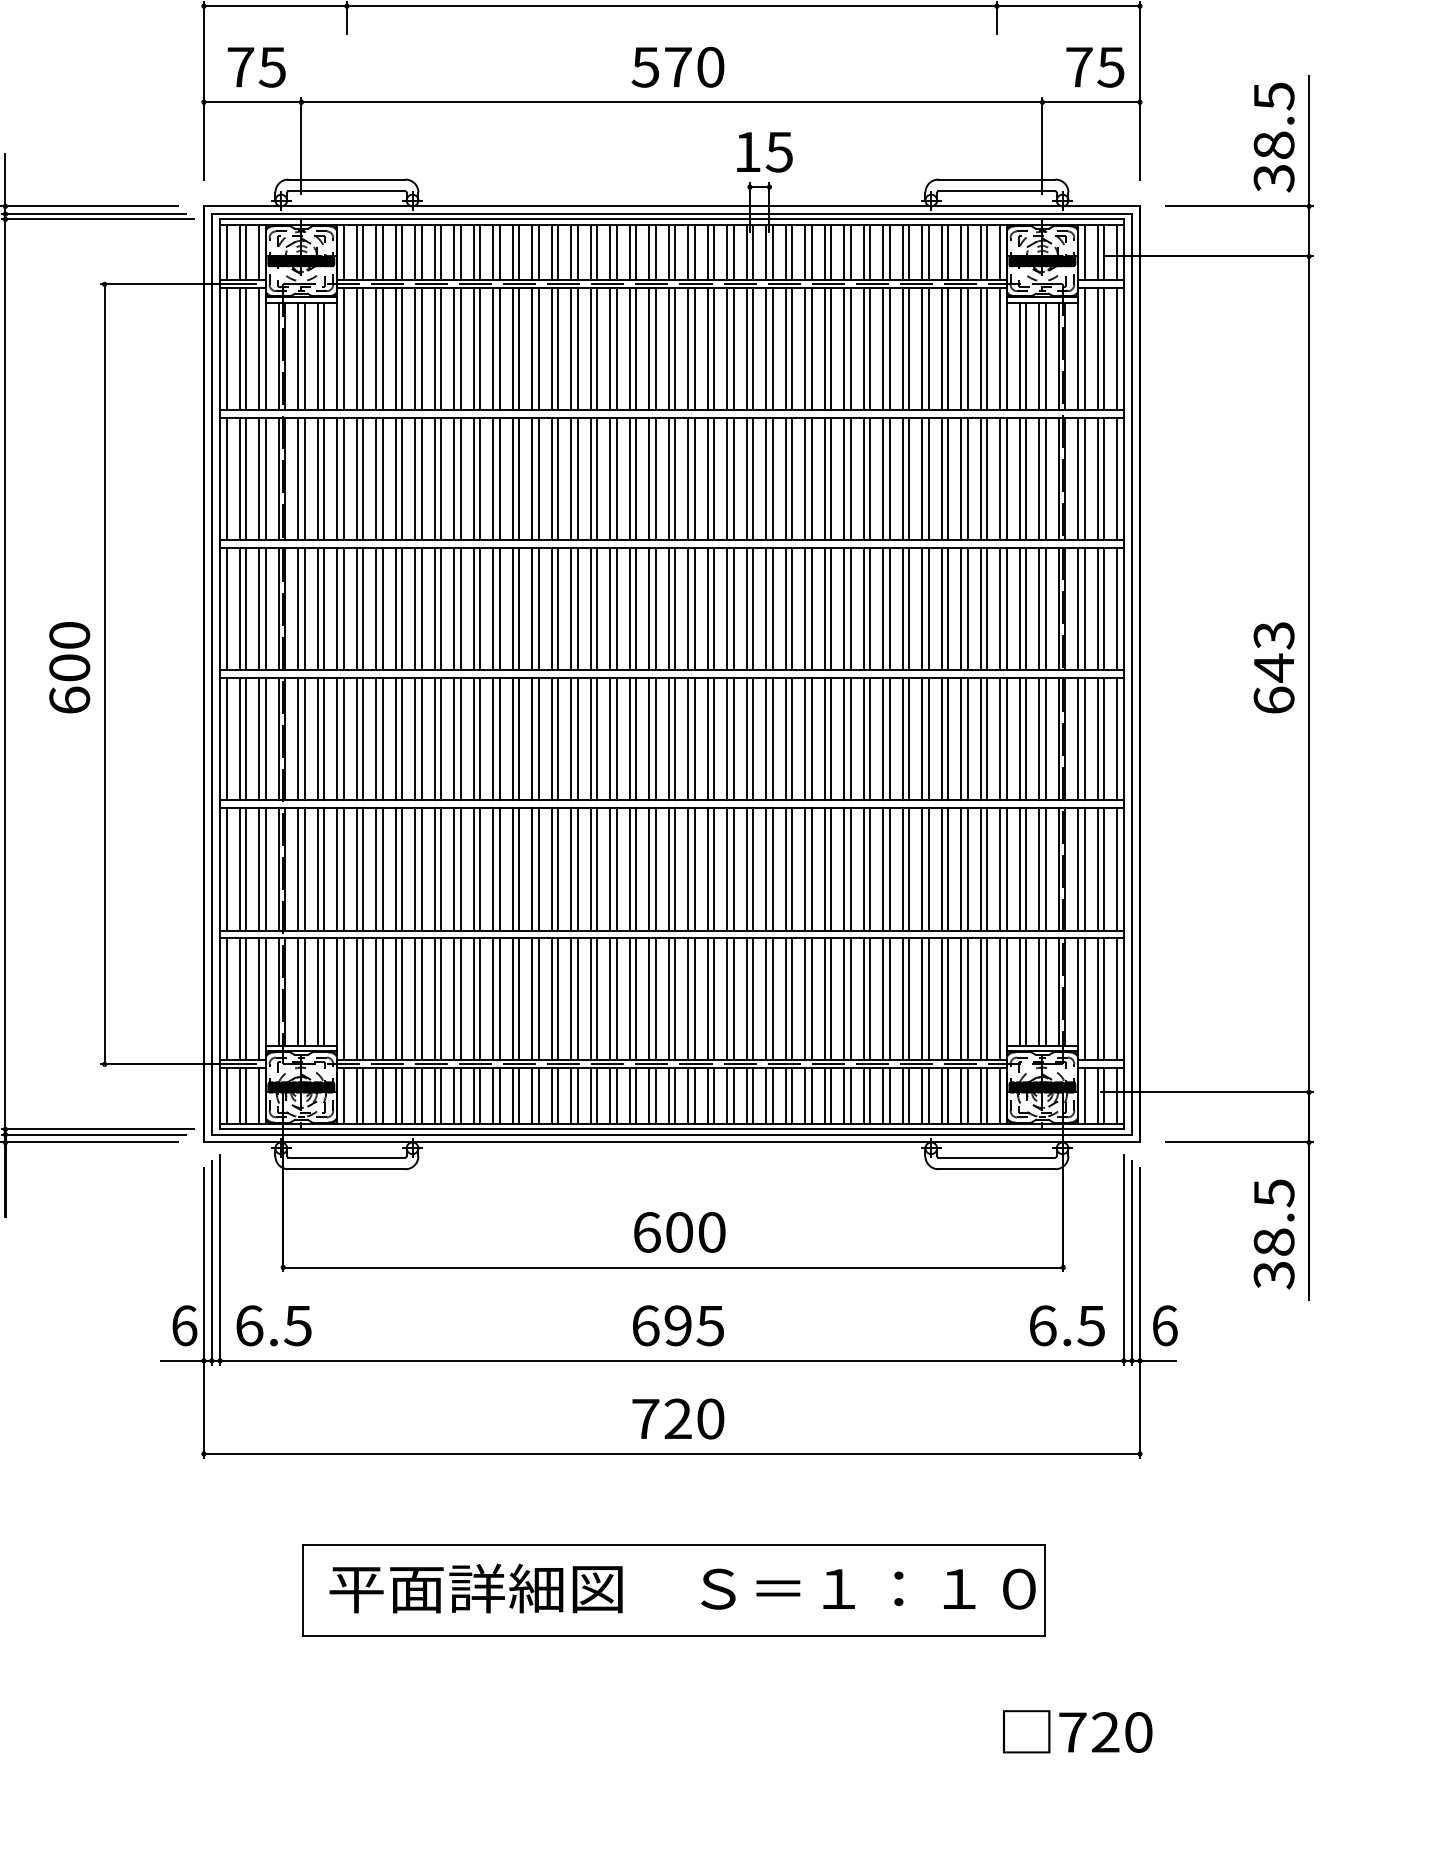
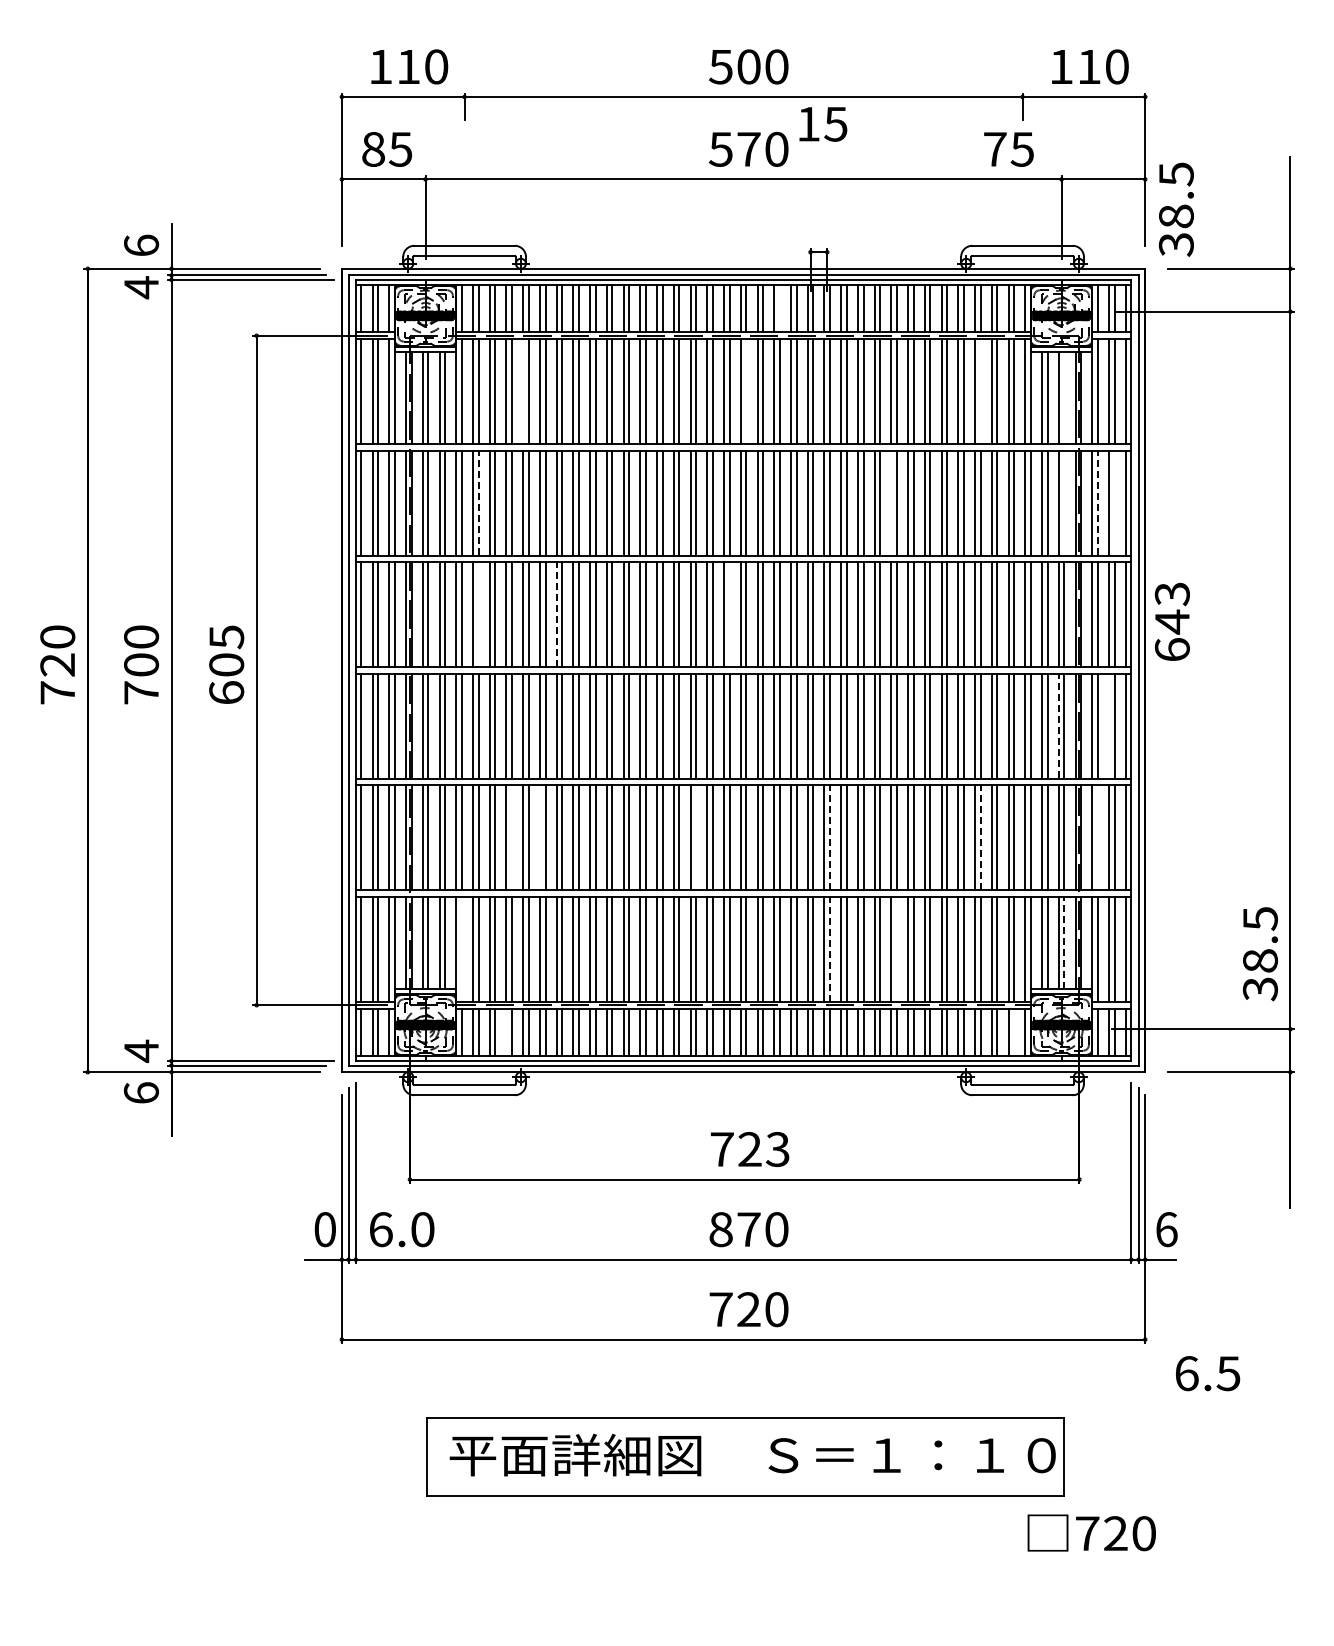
text: (240, 67) -> (373, 149), 75 -> 85
text: (1094, 67) -> (1008, 149), moved
text: (1273, 137) -> (1175, 209), moved
text: (765, 152) -> (823, 124), moved
line: (713, 252) -> (779, 308), removed
line: (415, 349) -> (523, 391), removed
line: (675, 349) -> (746, 391), removed
line: (947, 349) -> (980, 391), removed
line: (1045, 356) -> (1064, 397), removed
line: (363, 478) -> (478, 502), solid -> dashed
line: (844, 478) -> (891, 502), removed
line: (1045, 478) -> (1064, 502), removed
line: (1084, 478) -> (1097, 502), solid -> dashed
line: (1104, 478) -> (1114, 502), removed
line: (453, 607) -> (556, 613), solid -> dashed
line: (363, 609) -> (478, 614), removed
line: (655, 609) -> (729, 614), removed
text: (69, 635) -> (226, 637), 600 -> 605
text: (1273, 667) -> (1171, 621), moved
line: (1038, 738) -> (1058, 725), solid -> dashed
line: (1098, 738) -> (1109, 725), removed
line: (402, 868) -> (512, 837), removed
line: (434, 868) -> (539, 837), removed
line: (617, 868) -> (696, 837), removed
line: (773, 868) -> (830, 837), solid -> dashed
line: (947, 868) -> (980, 837), solid -> dashed
line: (1084, 868) -> (1097, 837), removed
line: (1045, 991) -> (1064, 942), solid -> dashed
line: (773, 998) -> (830, 948), solid -> dashed
line: (343, 999) -> (461, 949), removed
line: (851, 999) -> (897, 949), removed
line: (395, 1096) -> (506, 1032), removed
line: (987, 1096) -> (1014, 1032), removed
text: (678, 1232) -> (749, 1149), 600 -> 723
text: (1274, 1234) -> (1260, 954), moved
text: (184, 1325) -> (325, 1229), 6 -> 0
text: (297, 1325) -> (422, 1229), 6.5 -> 6.0
text: (677, 1325) -> (748, 1229), 695 -> 870
text: (1067, 1325) -> (1208, 1373), moved
text: (1077, 1731) -> (1091, 1532), moved

